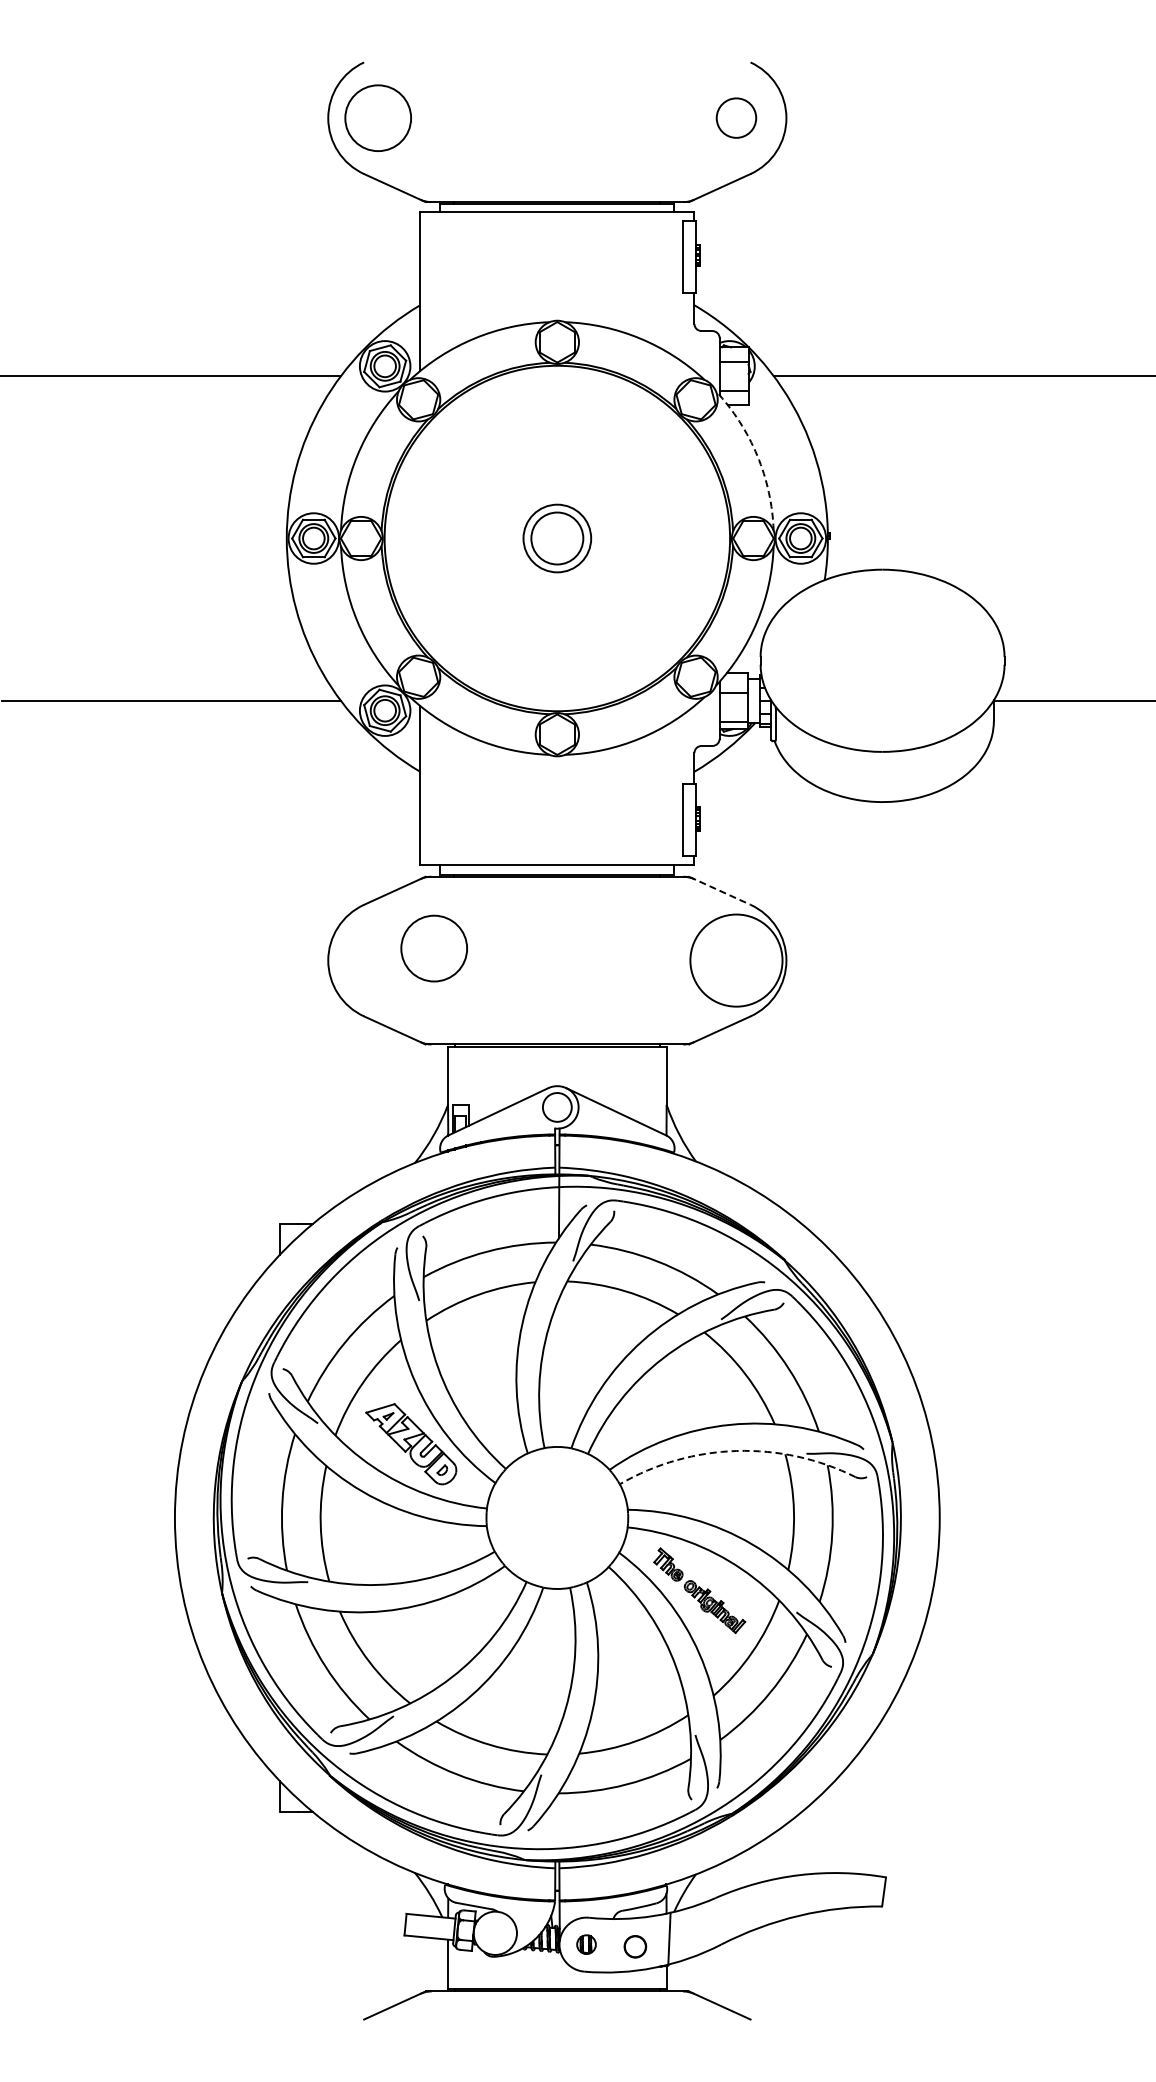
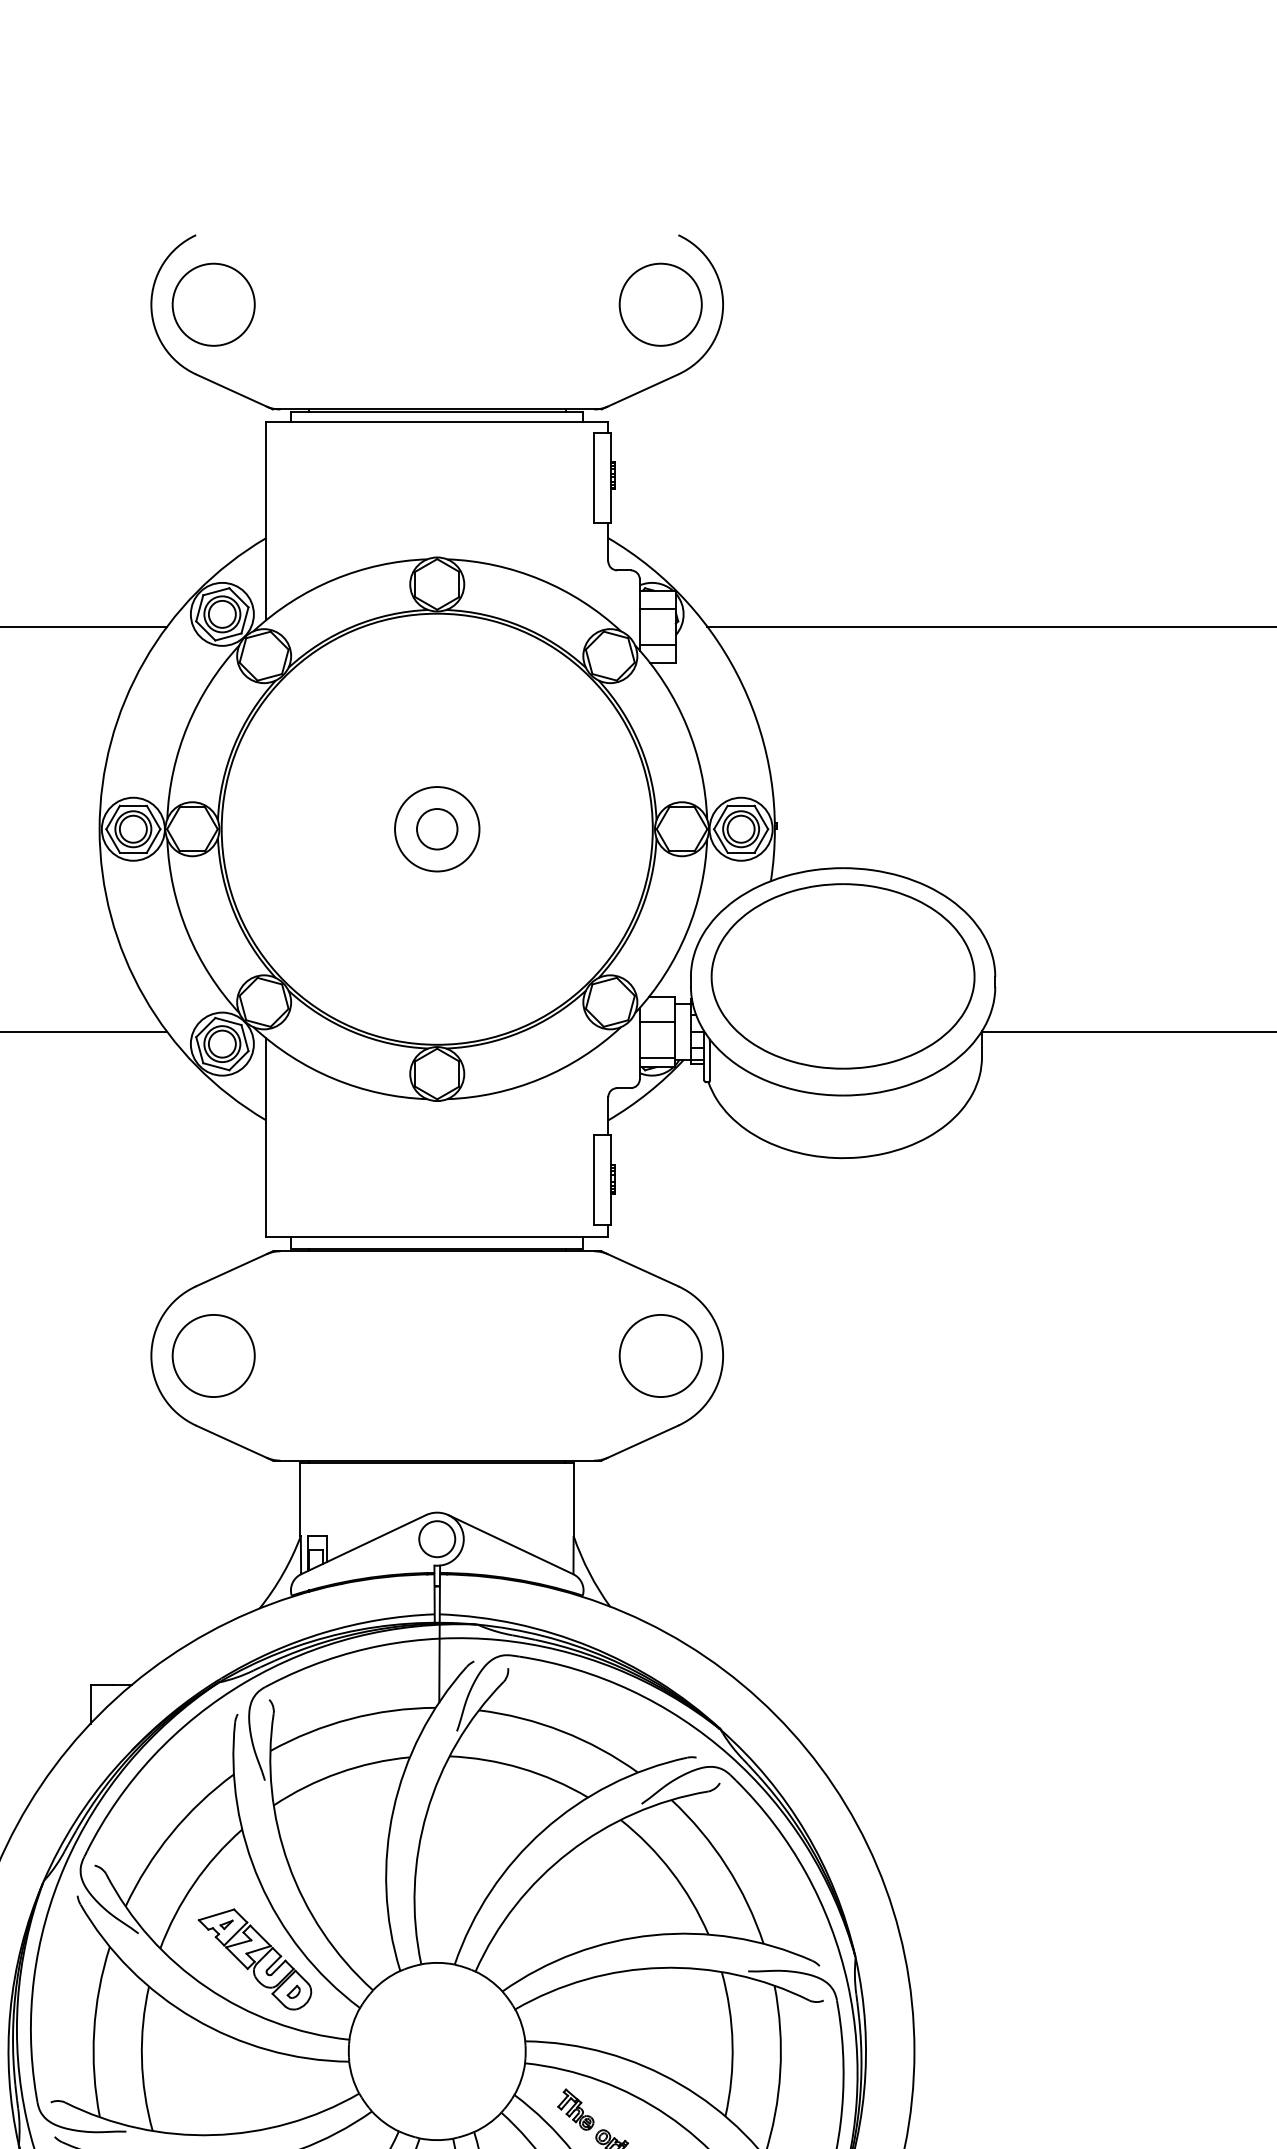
circle: (736, 117) -> (660, 303), size x1.67
arc: (757, 455) -> (687, 725), dashed -> solid
circle: (557, 538) -> (437, 829), size x0.62
part: (882, 656) -> (843, 976), added
line: (720, 890) -> (640, 1268), dashed -> solid
circle: (433, 948) -> (212, 1355), moved
circle: (736, 960) -> (660, 1355), size x0.71
arc: (736, 1450) -> (660, 1967), dashed -> solid

